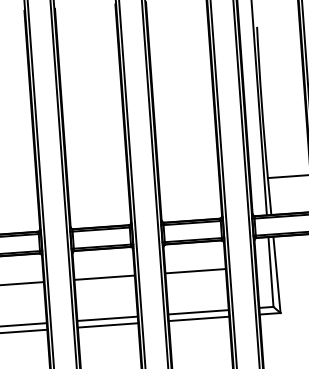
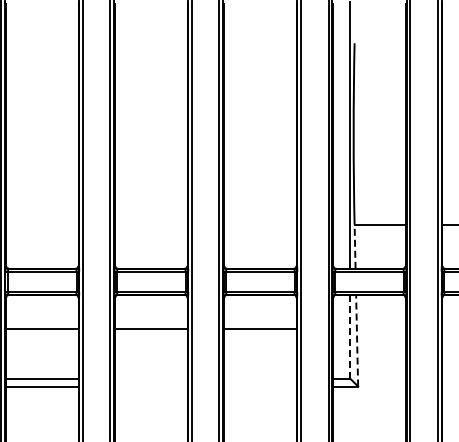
line: (269, 196) -> (355, 246), solid -> dashed
line: (271, 271) -> (350, 336), solid -> dashed
line: (277, 274) -> (357, 340), solid -> dashed
line: (198, 312) -> (260, 378), removed
line: (107, 318) -> (151, 378), removed
line: (199, 318) -> (260, 386), removed
line: (108, 325) -> (151, 386), removed

